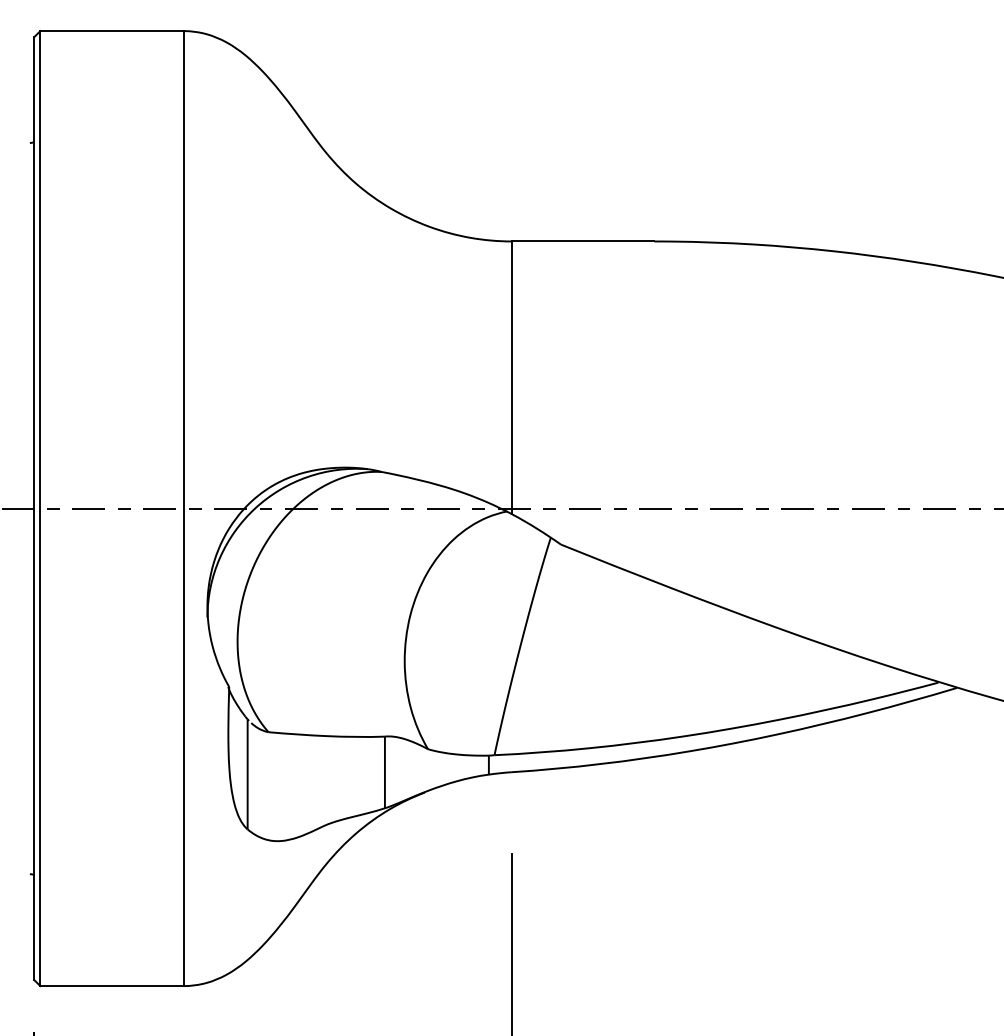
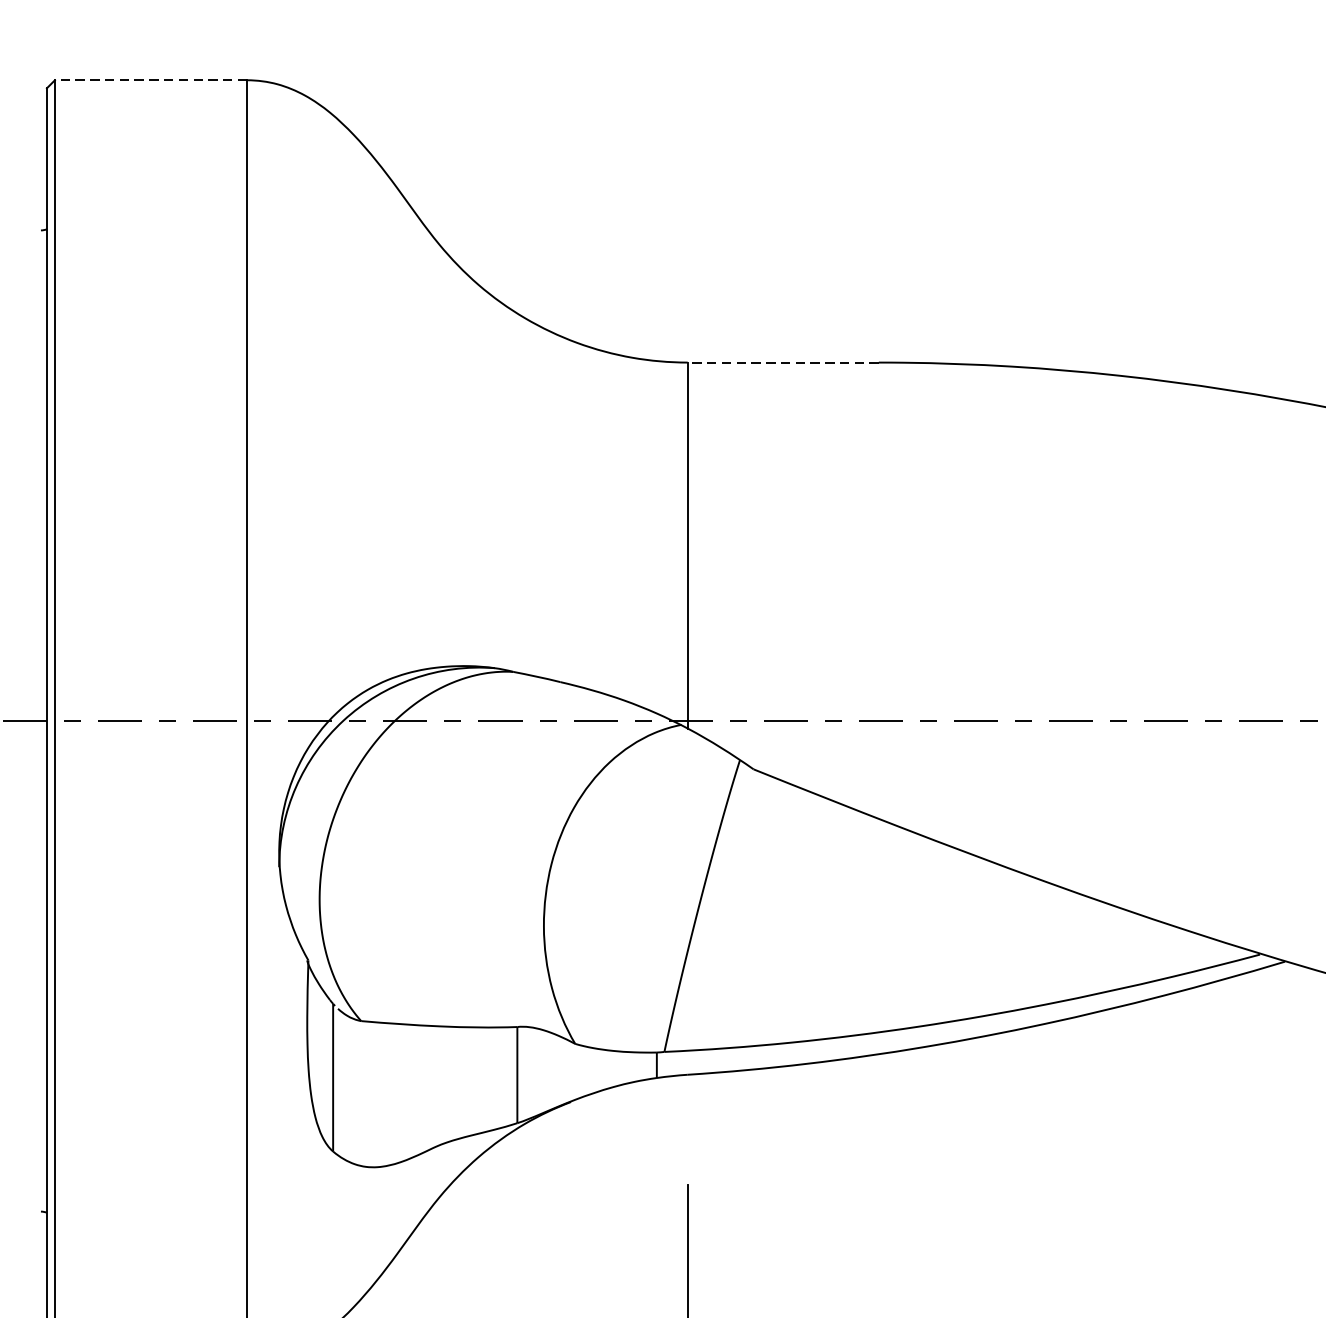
line: (111, 31) -> (150, 80), solid -> dashed
line: (582, 241) -> (782, 362), solid -> dashed

